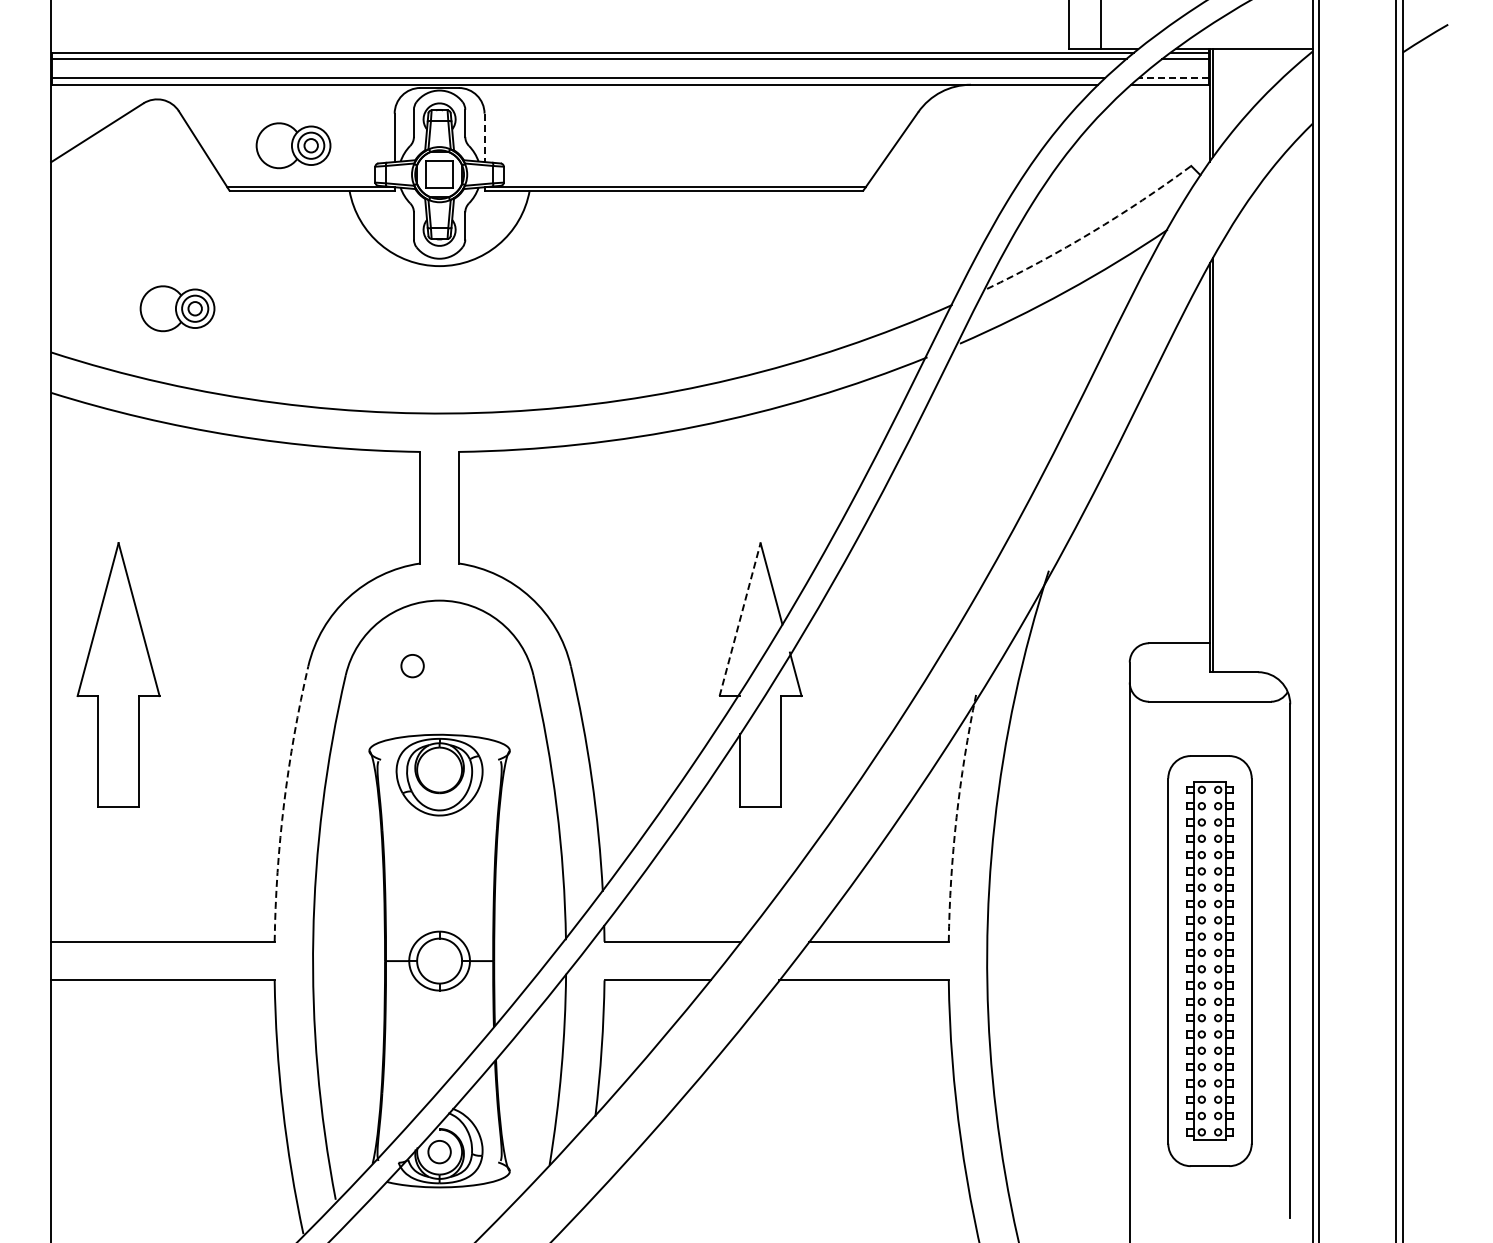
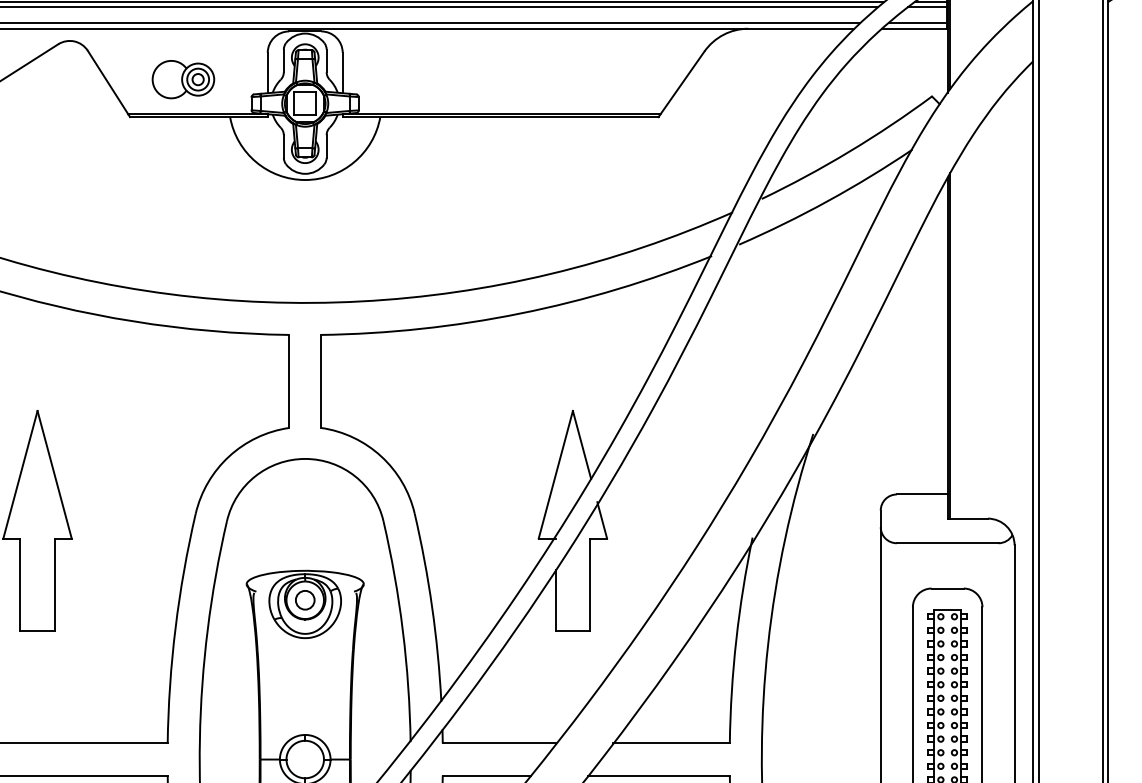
line: (1173, 78) -> (917, 23), dashed -> solid
line: (484, 138) -> (342, 73), dashed -> solid
arc: (1092, 232) -> (849, 151), dashed -> solid
part: (177, 308) -> (86, 215), removed
line: (740, 619) -> (556, 474), dashed -> solid
circle: (412, 666) -> (305, 600), moved
arc: (284, 803) -> (175, 628), dashed -> solid
arc: (956, 817) -> (736, 639), dashed -> solid

